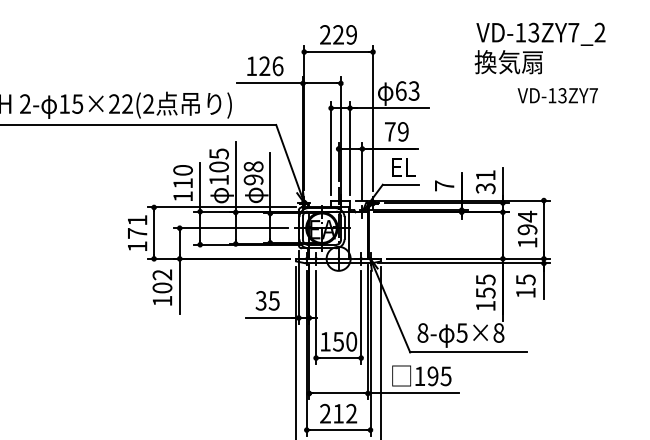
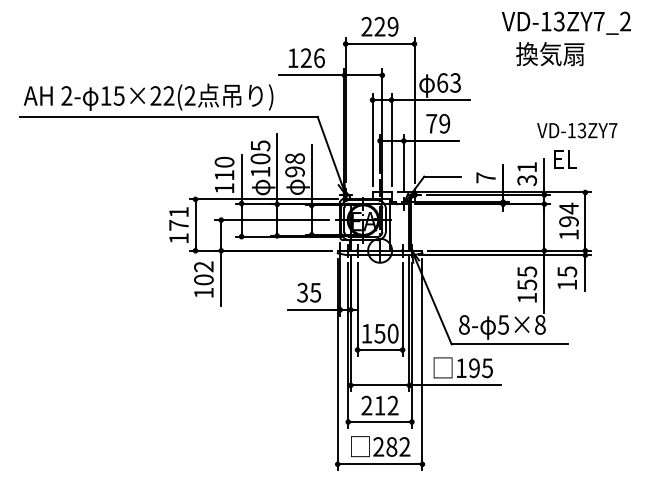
text: (541, 33) -> (566, 22), moved
text: (558, 95) -> (577, 130), moved
text: (404, 167) -> (565, 159), moved

